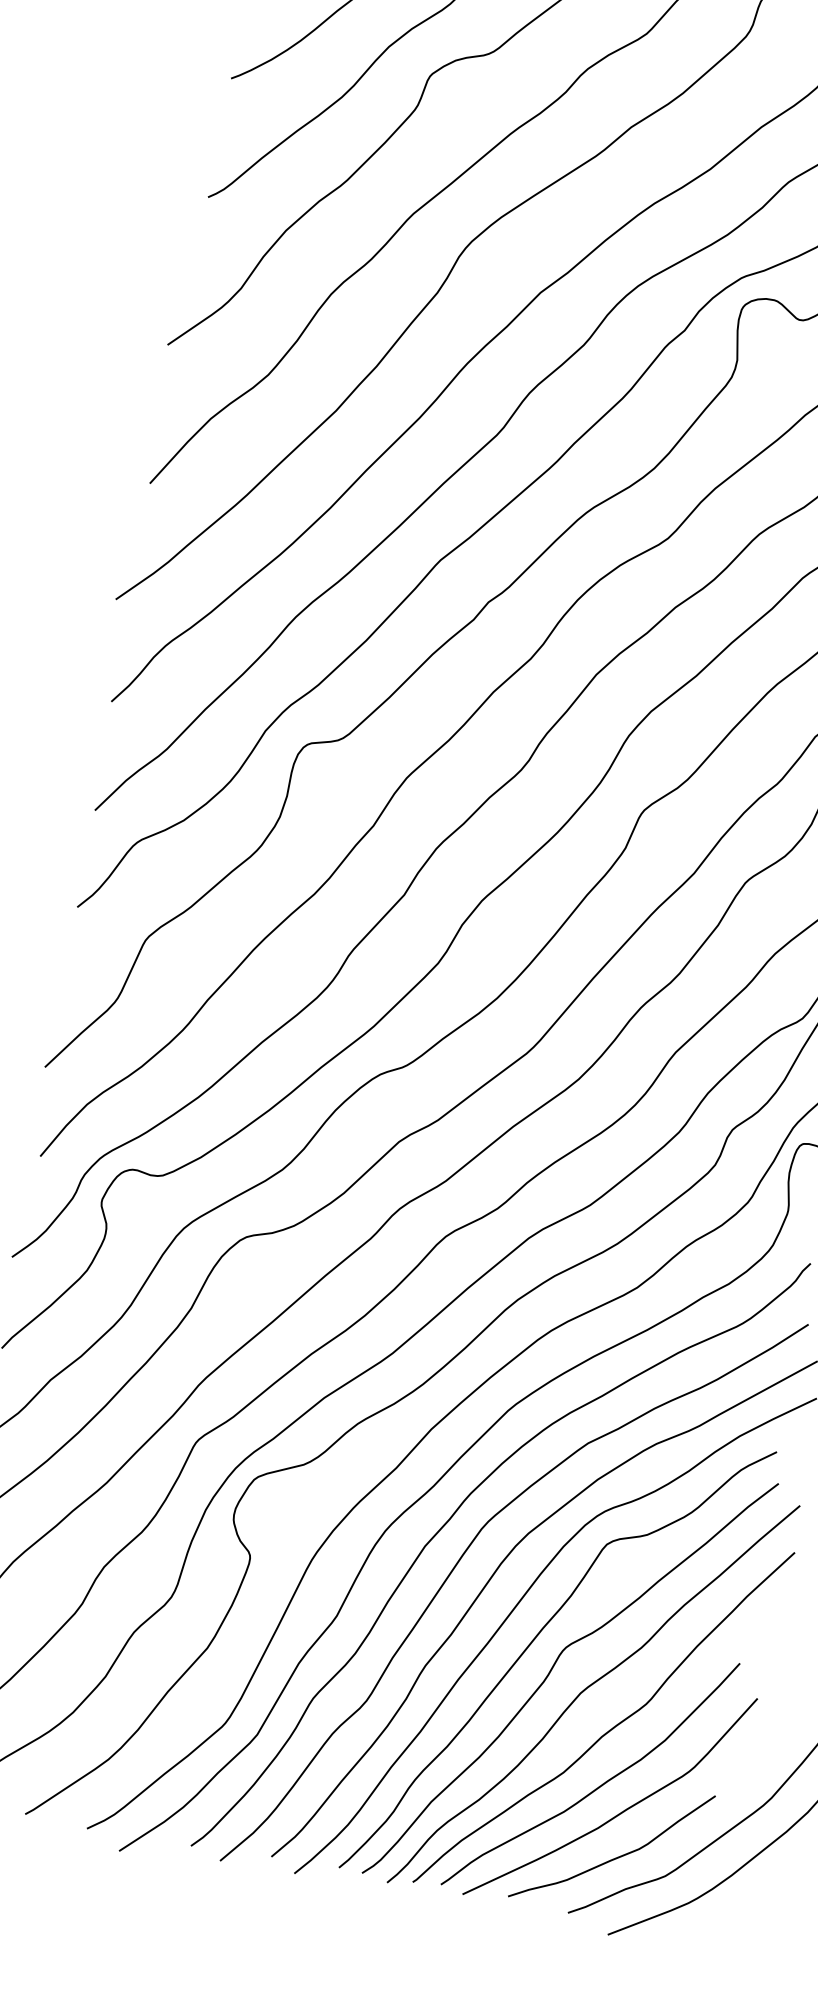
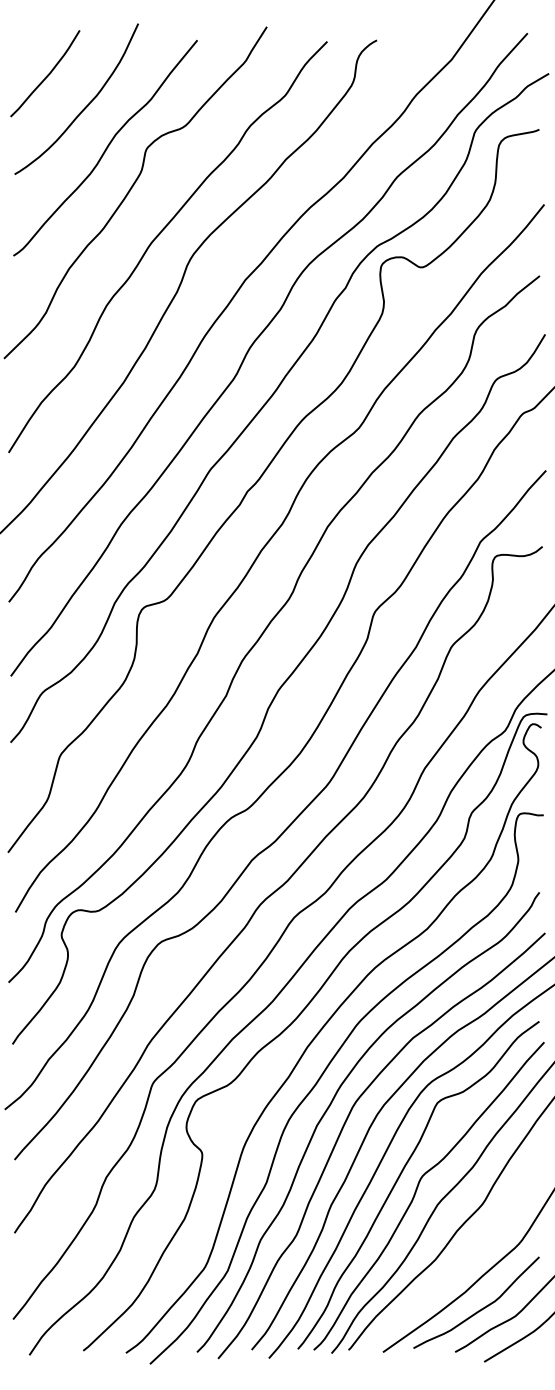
curve: (600, 1785) -> (461, 1263), removed

